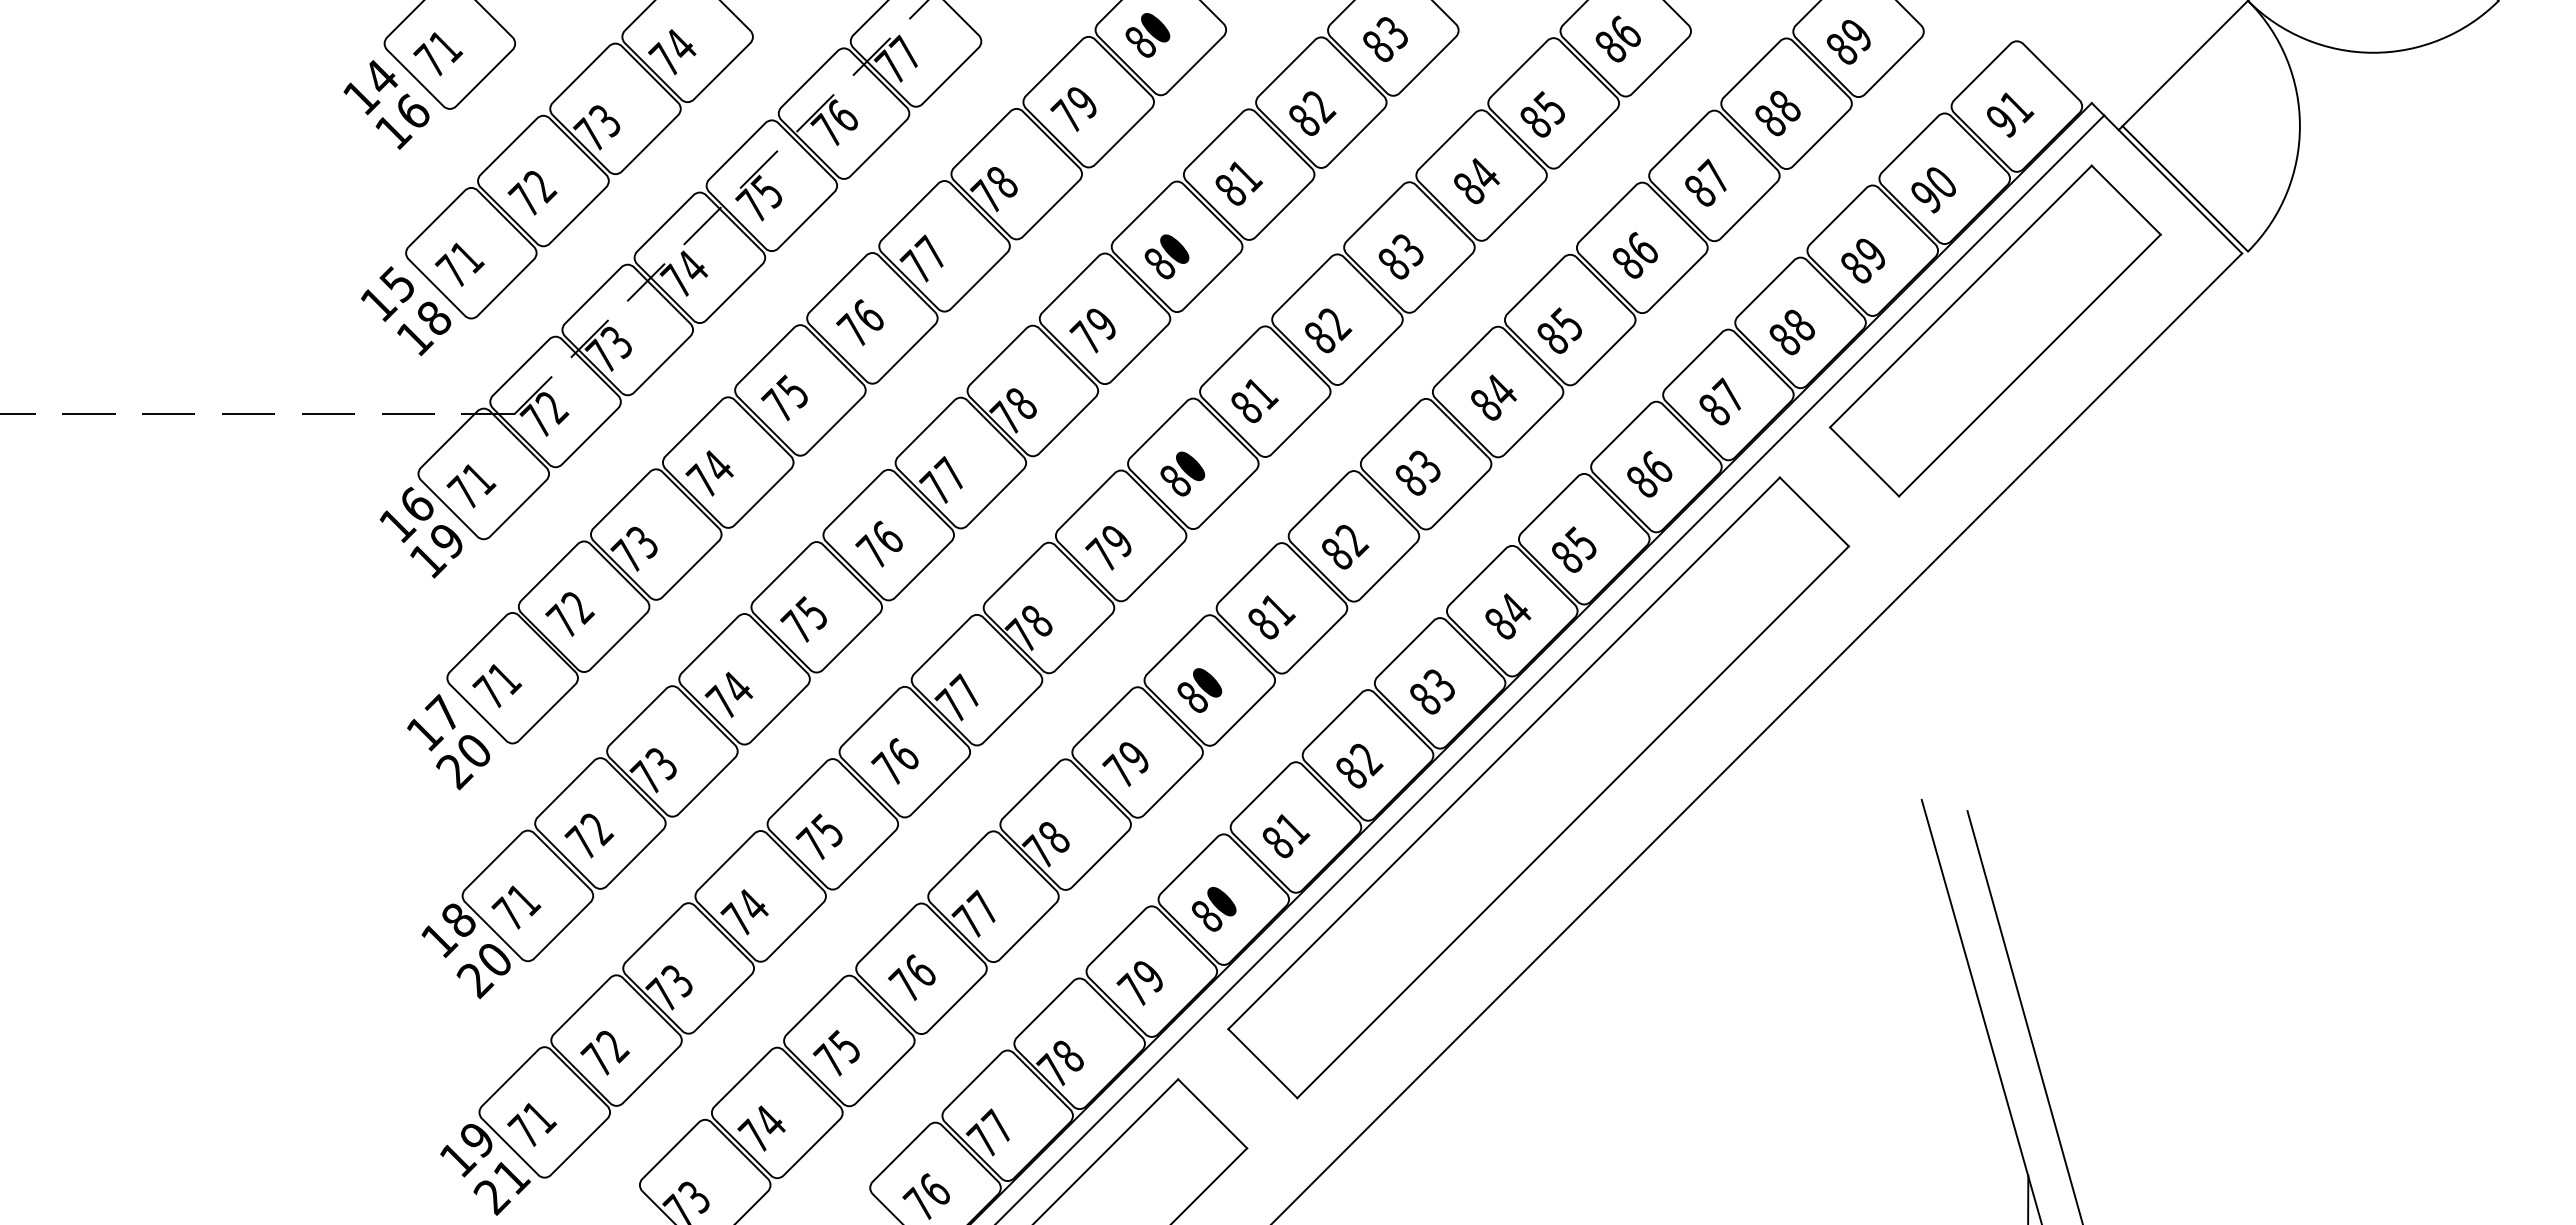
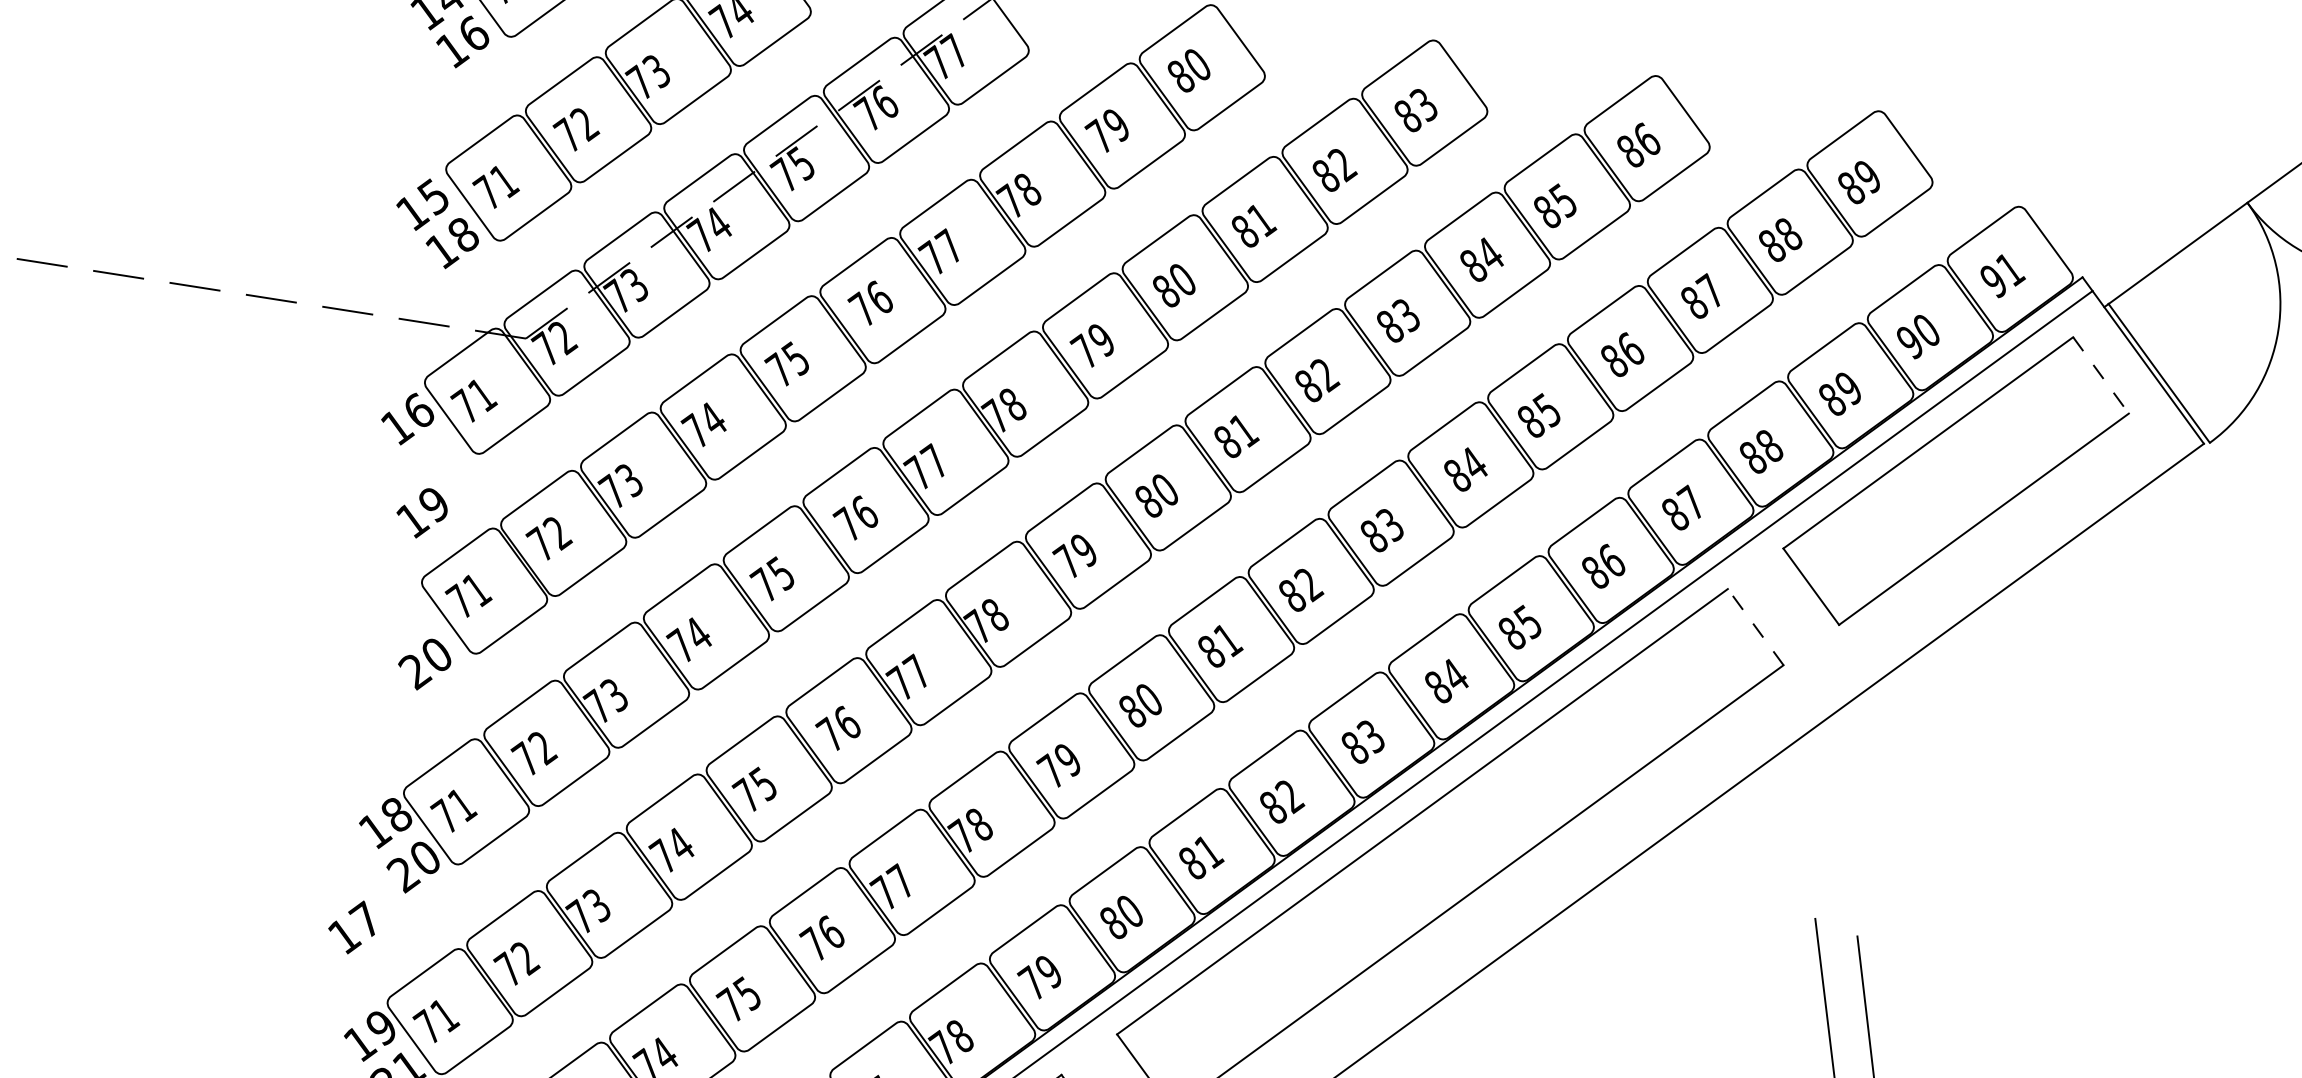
line: (2126, 200) -> (2101, 375), solid -> dashed
line: (1814, 511) -> (1755, 626), solid -> dashed
text: (436, 551) -> (422, 512), moved
text: (431, 722) -> (352, 926), moved

